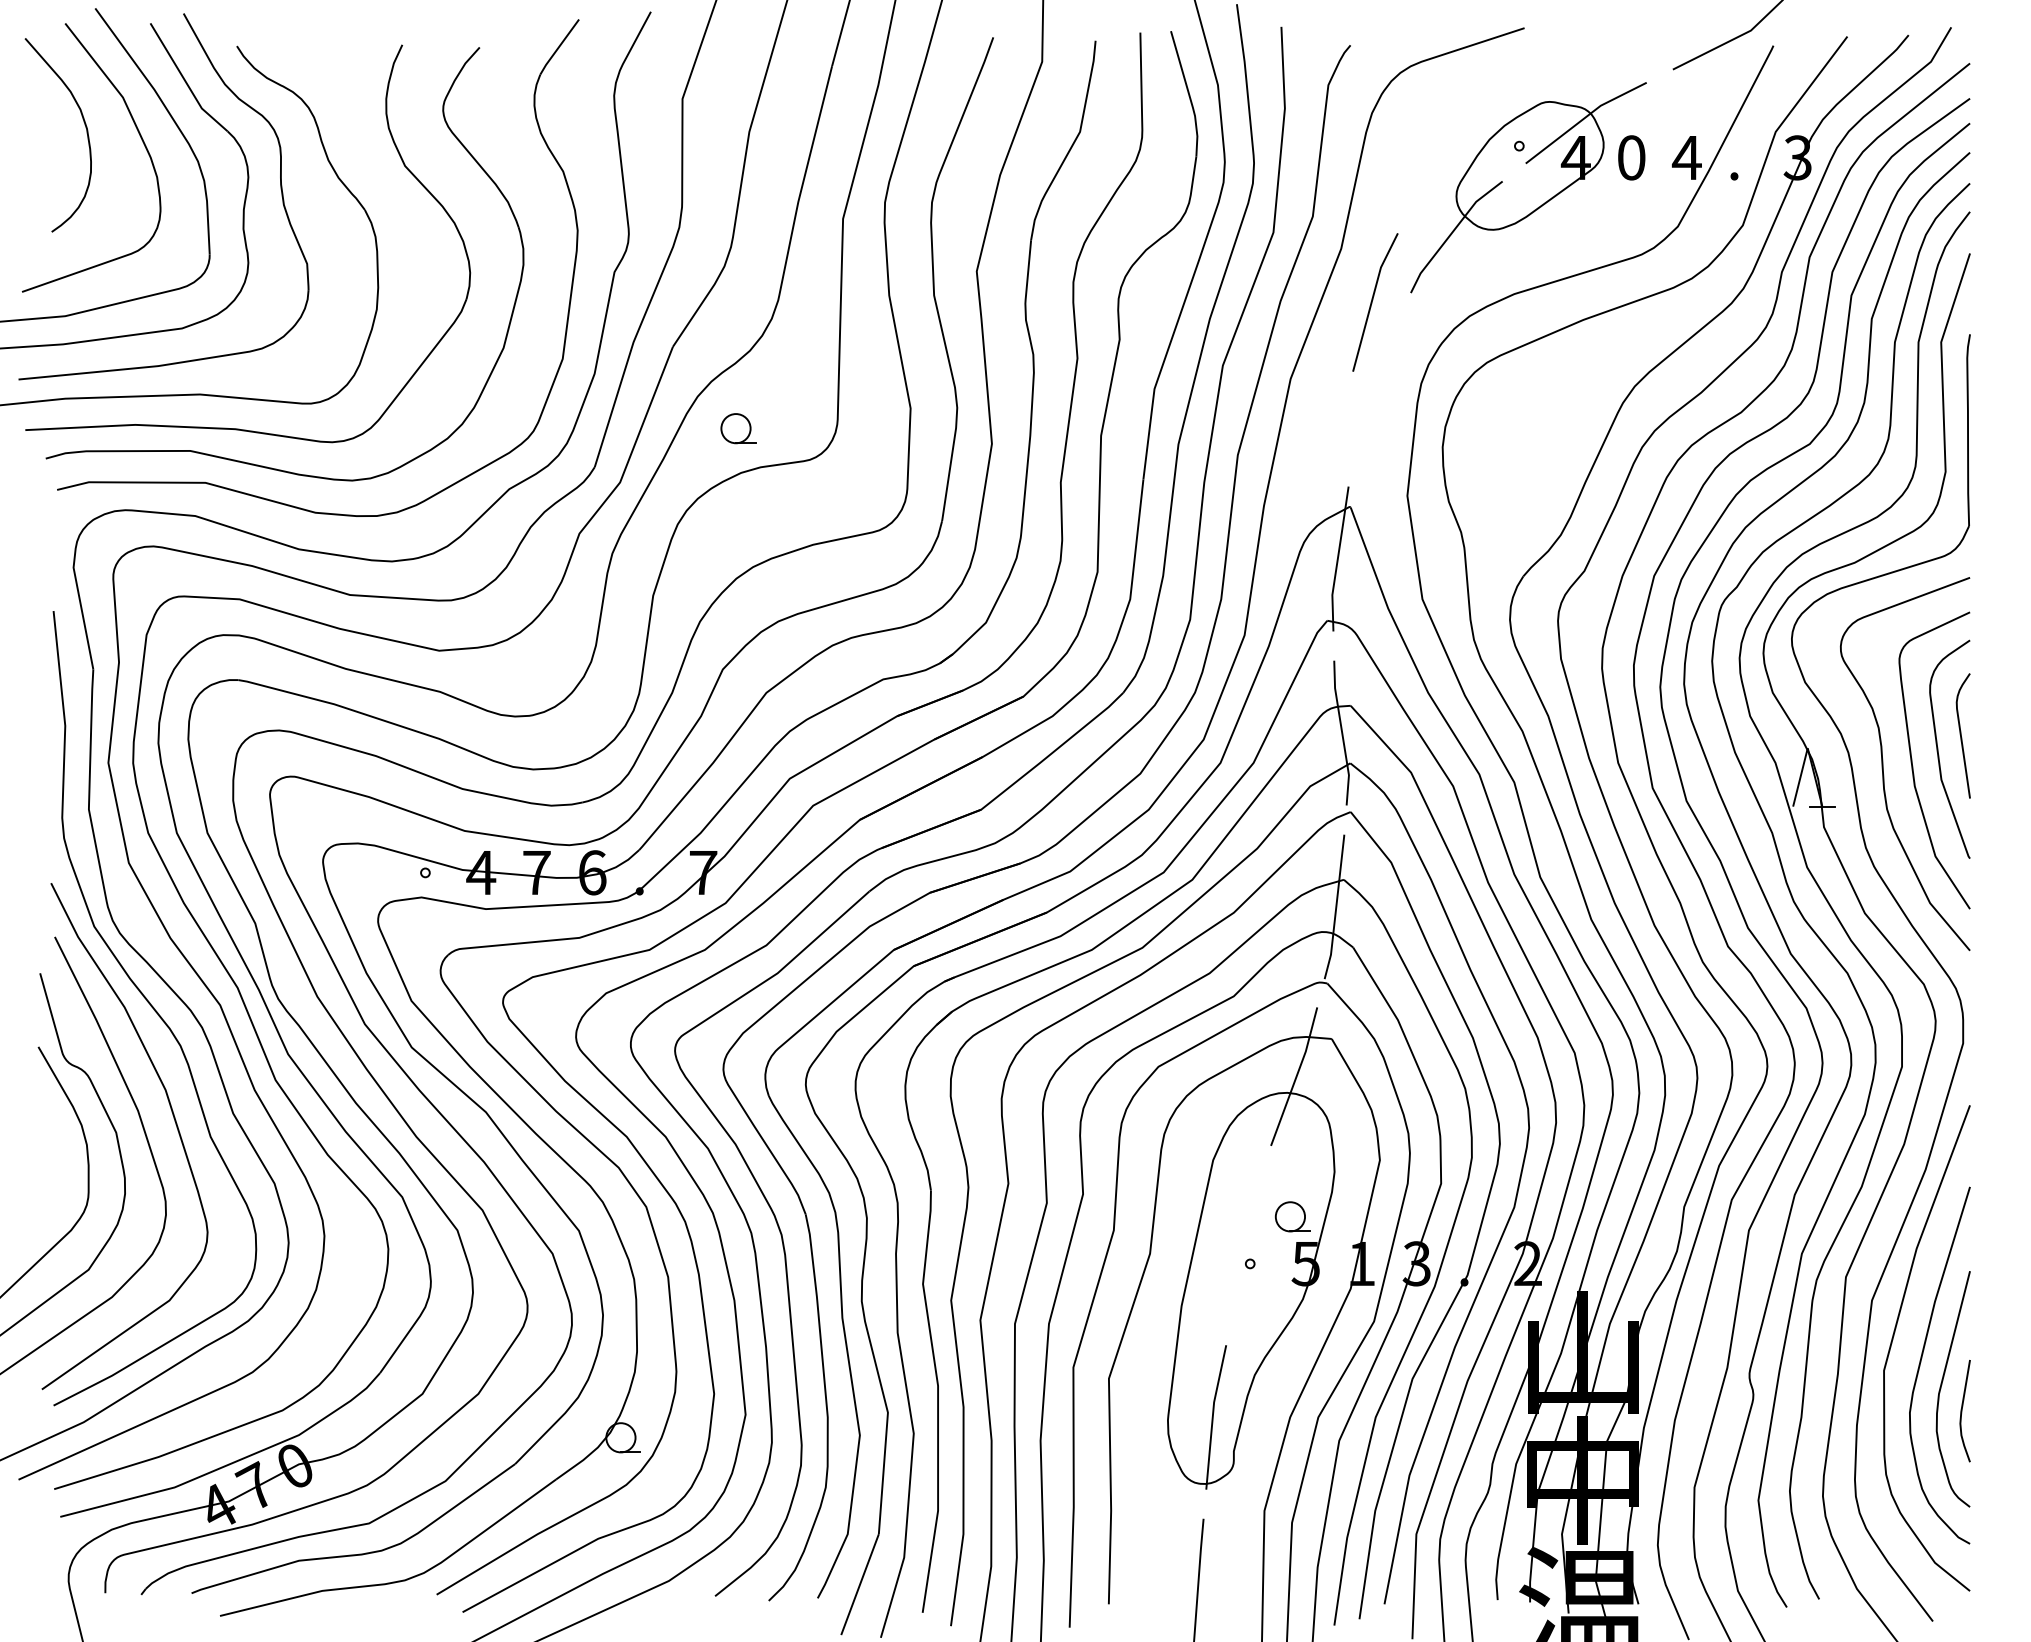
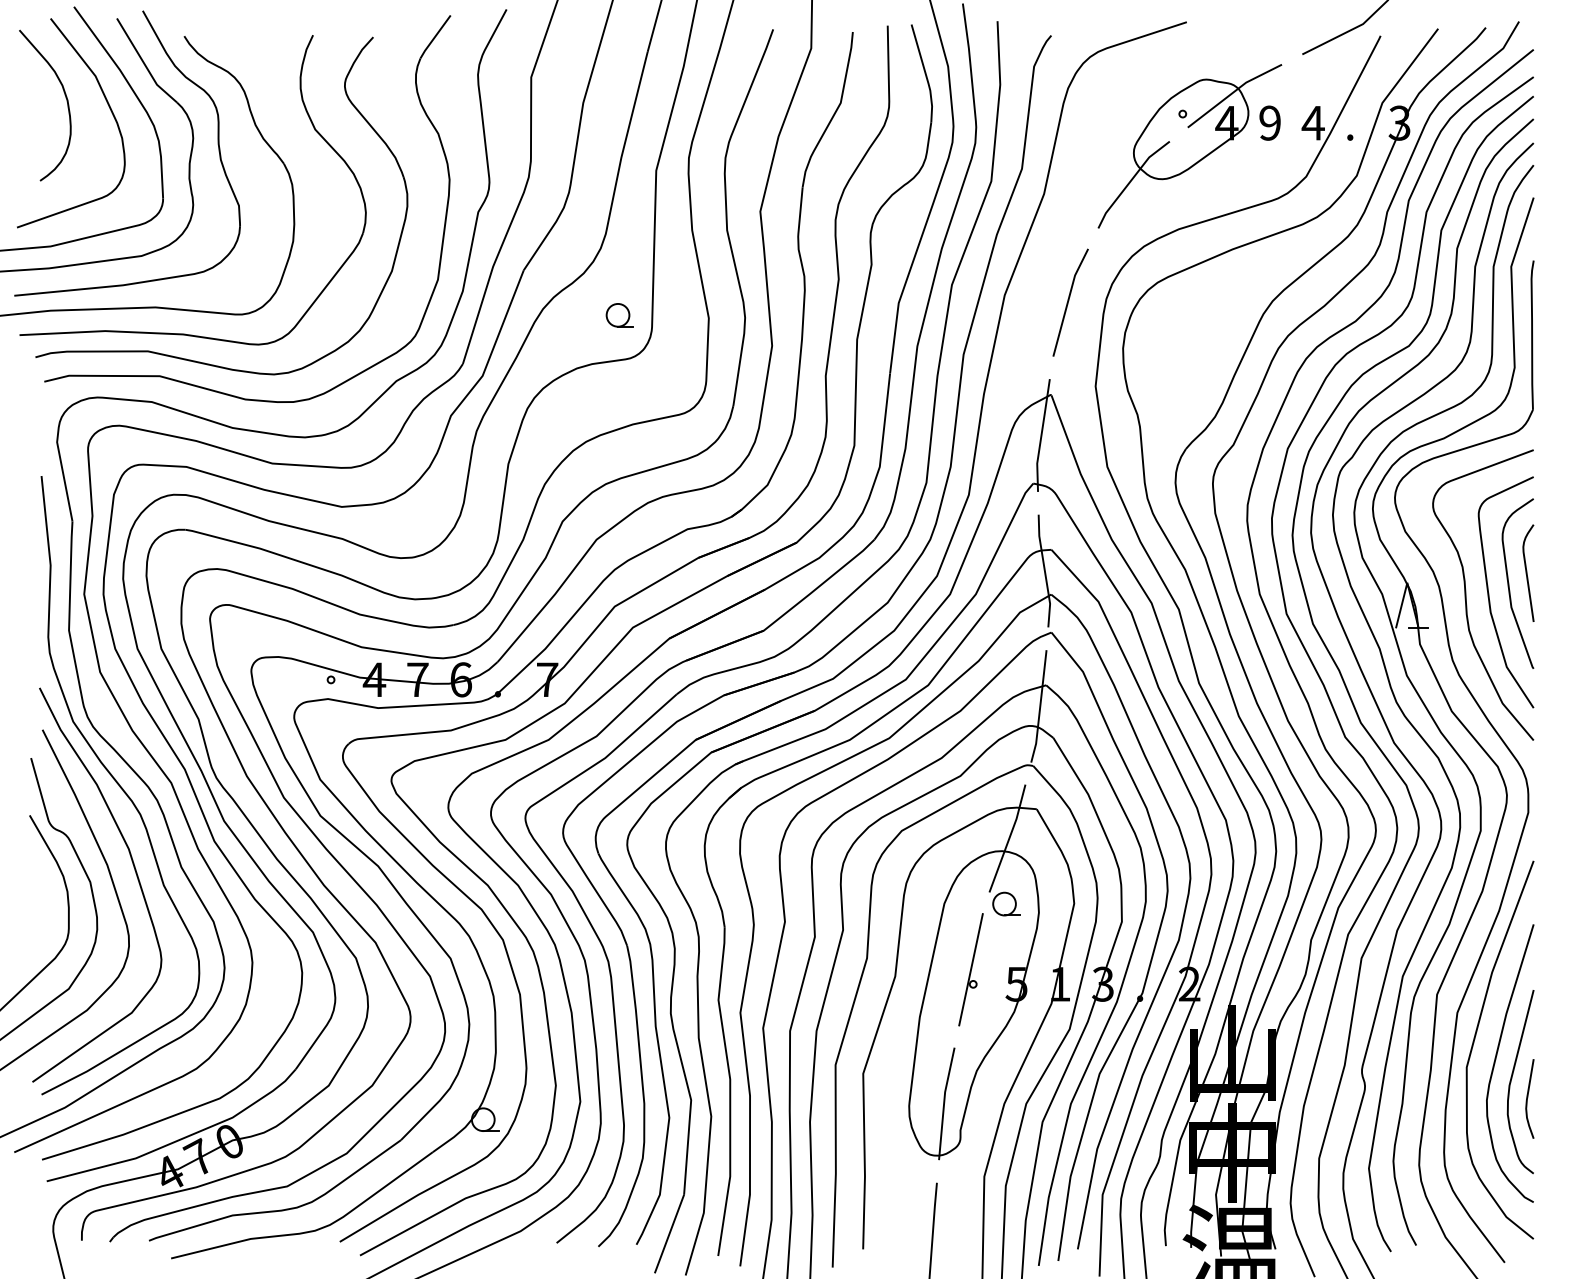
text: (1631, 157) -> (1270, 122), 0 -> 9
line: (1373, 300) -> (1069, 301), moved
part: (738, 428) -> (619, 315), moved
part: (1292, 1216) -> (1006, 903), moved
line: (1247, 1244) -> (971, 969), added

